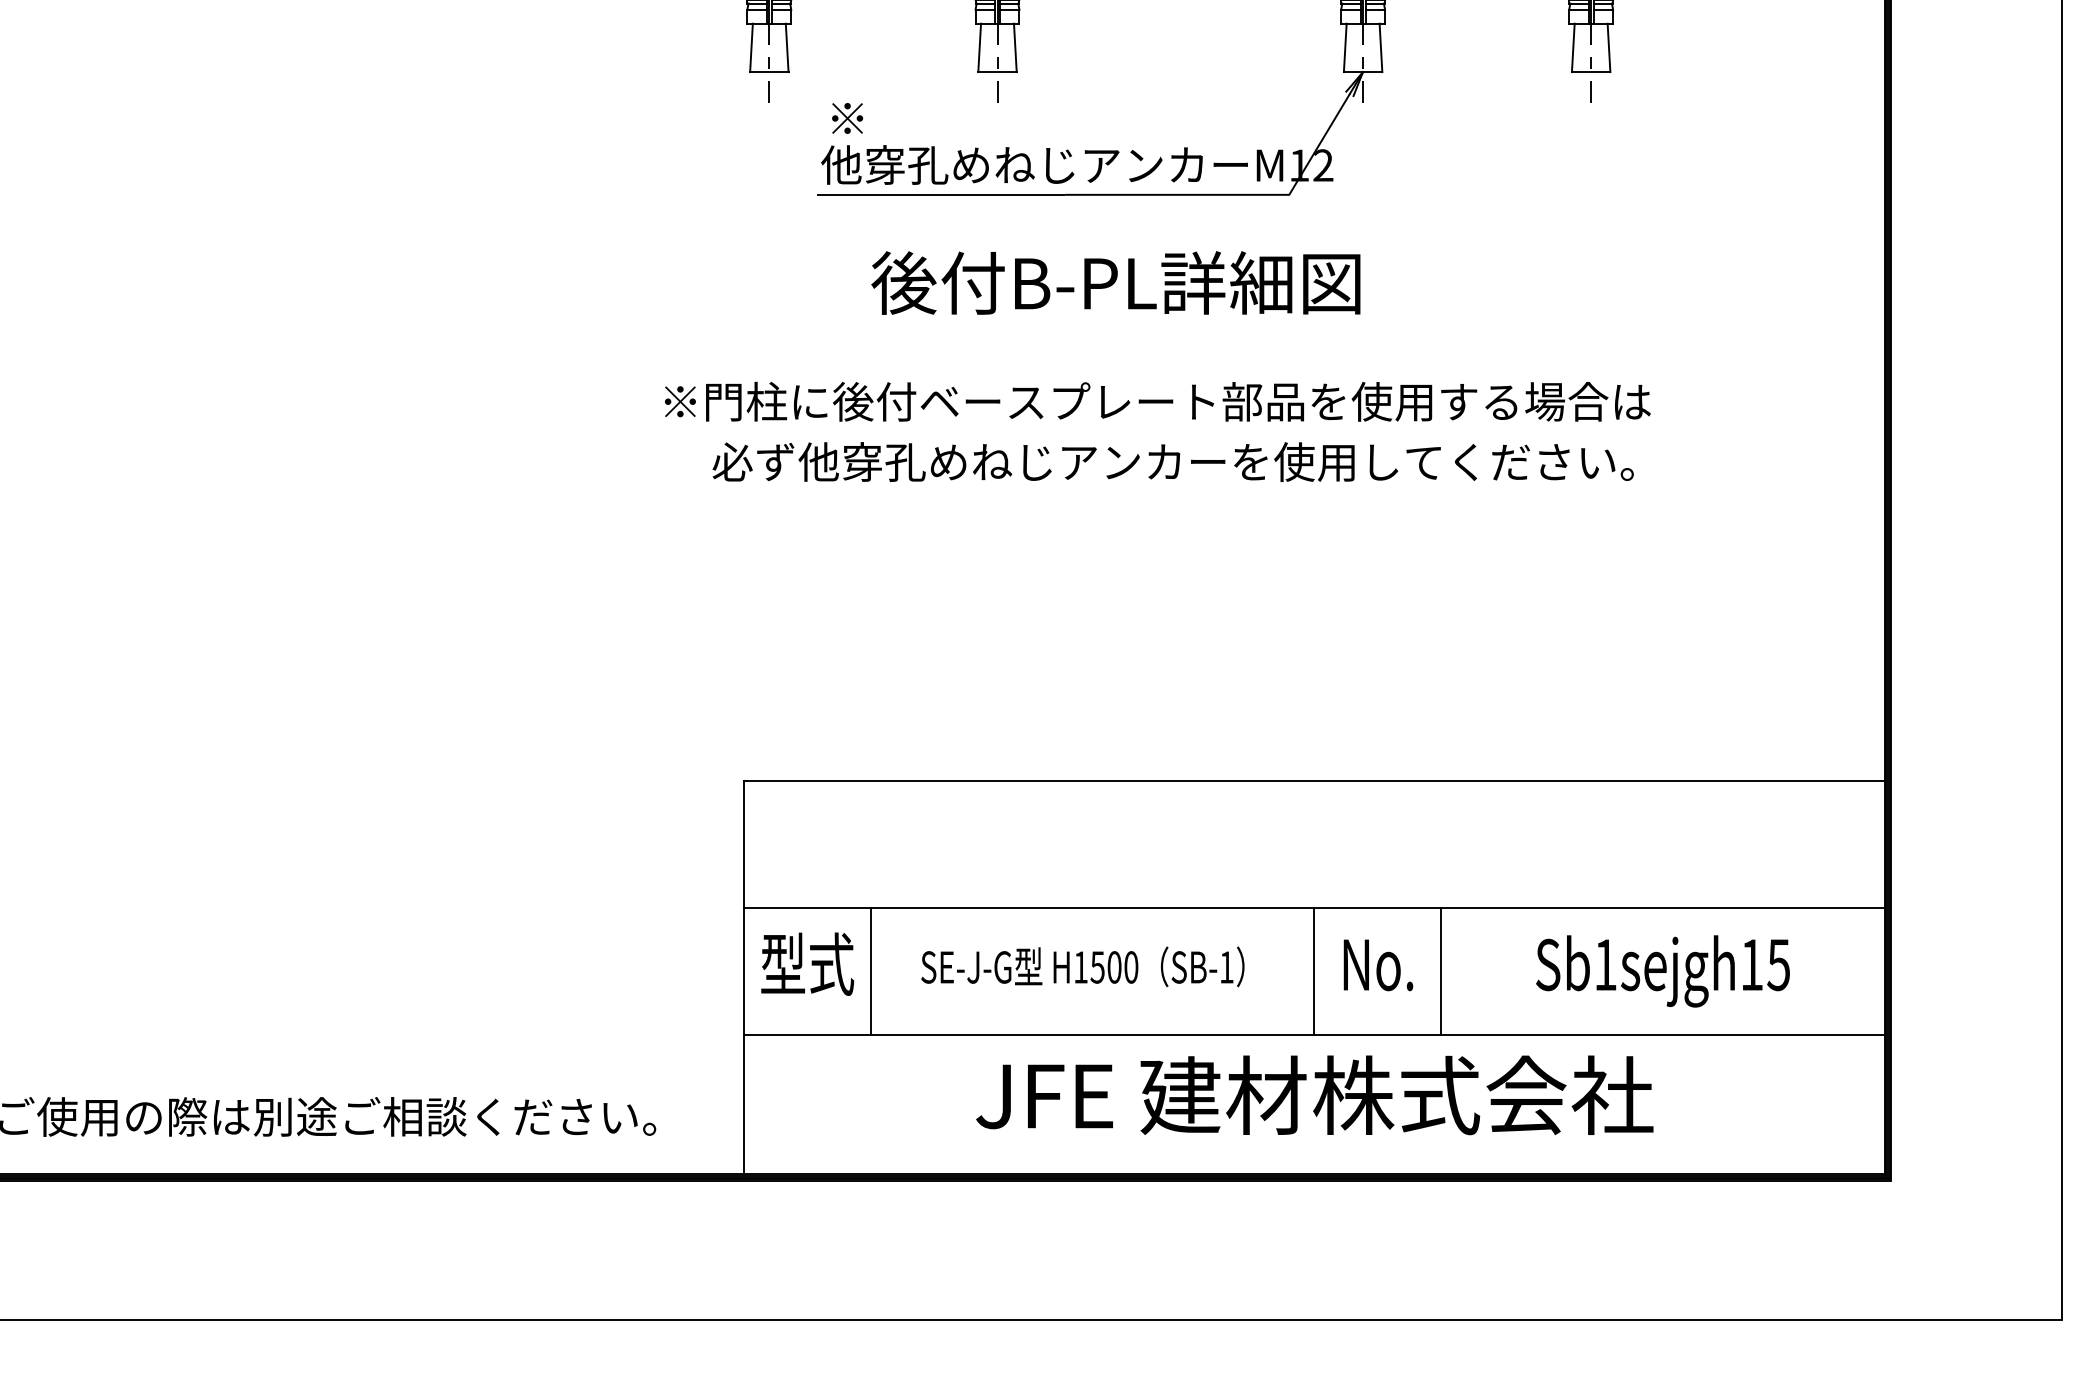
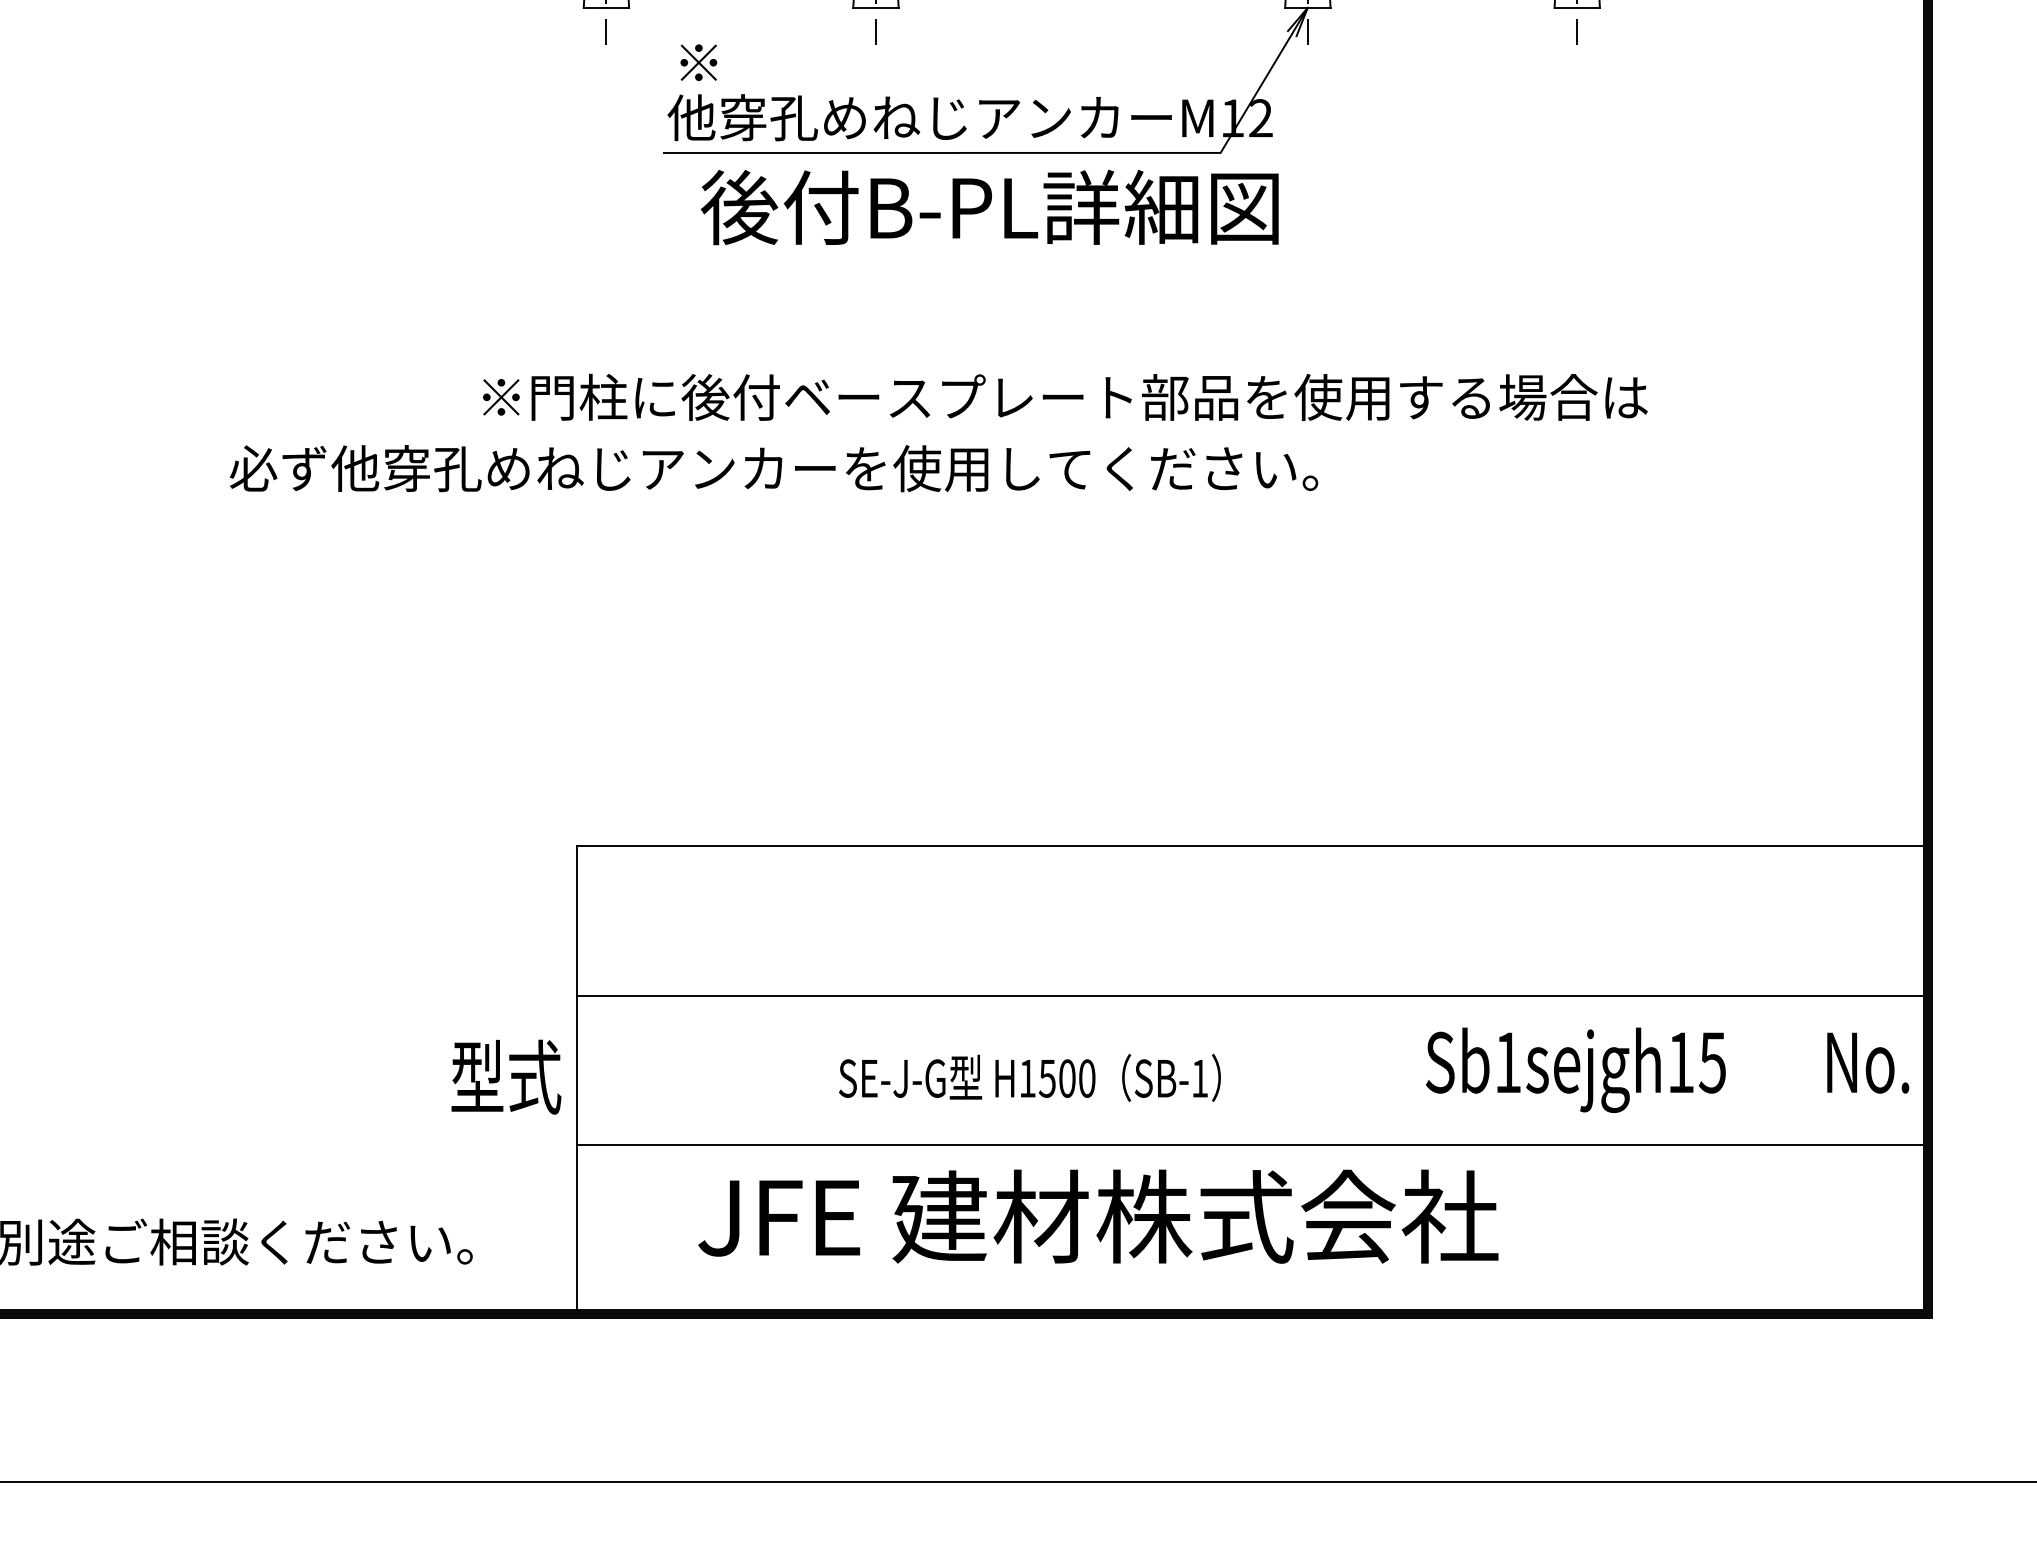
text: (1115, 282) -> (989, 206), moved
text: (1172, 461) -> (773, 467), moved
text: (807, 963) -> (506, 1076), moved
text: (1378, 965) -> (1868, 1063), moved
text: (1082, 966) -> (1029, 1077), moved
line: (870, 971) -> (725, 1070), removed
line: (1314, 971) -> (1250, 1070), removed
line: (1441, 971) -> (1400, 1070), removed
text: (1662, 971) -> (1575, 1070), moved
text: (1314, 1095) -> (1098, 1216), moved

